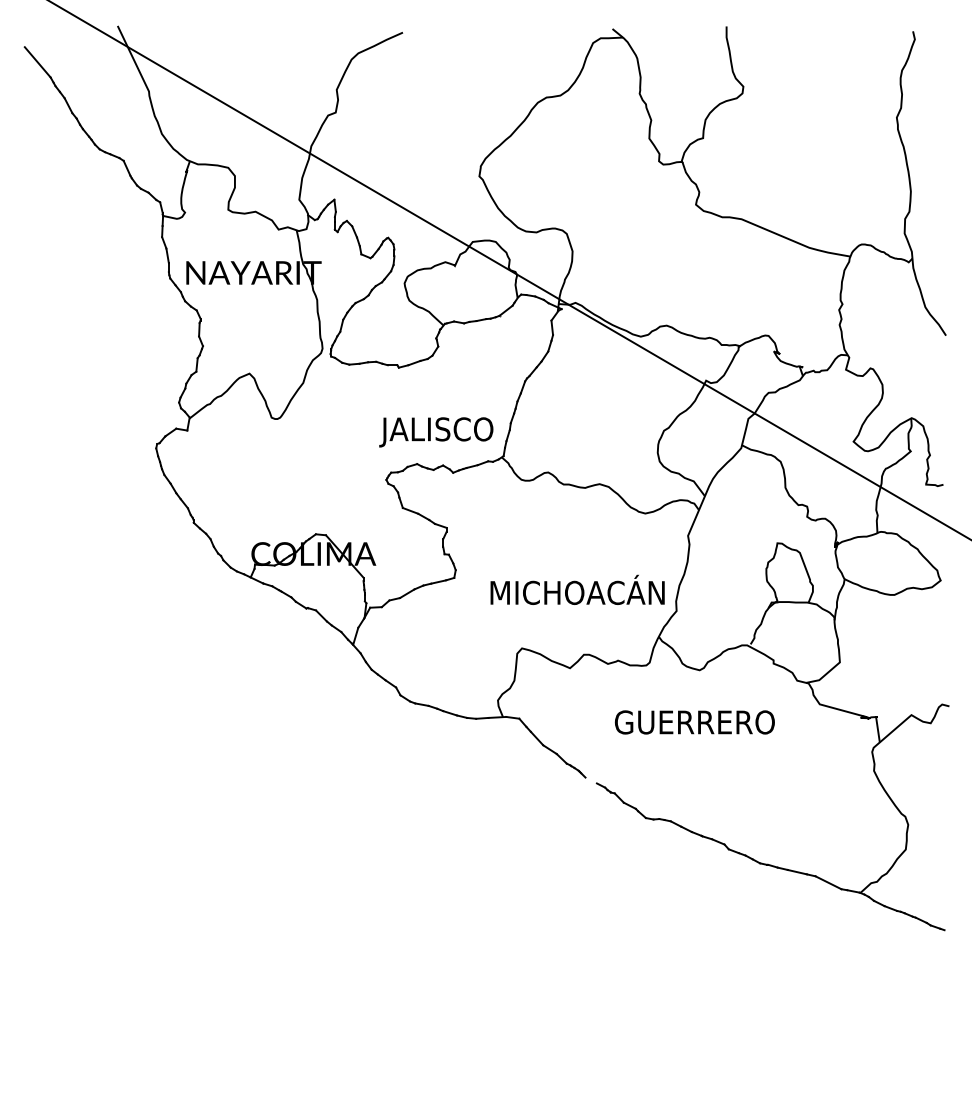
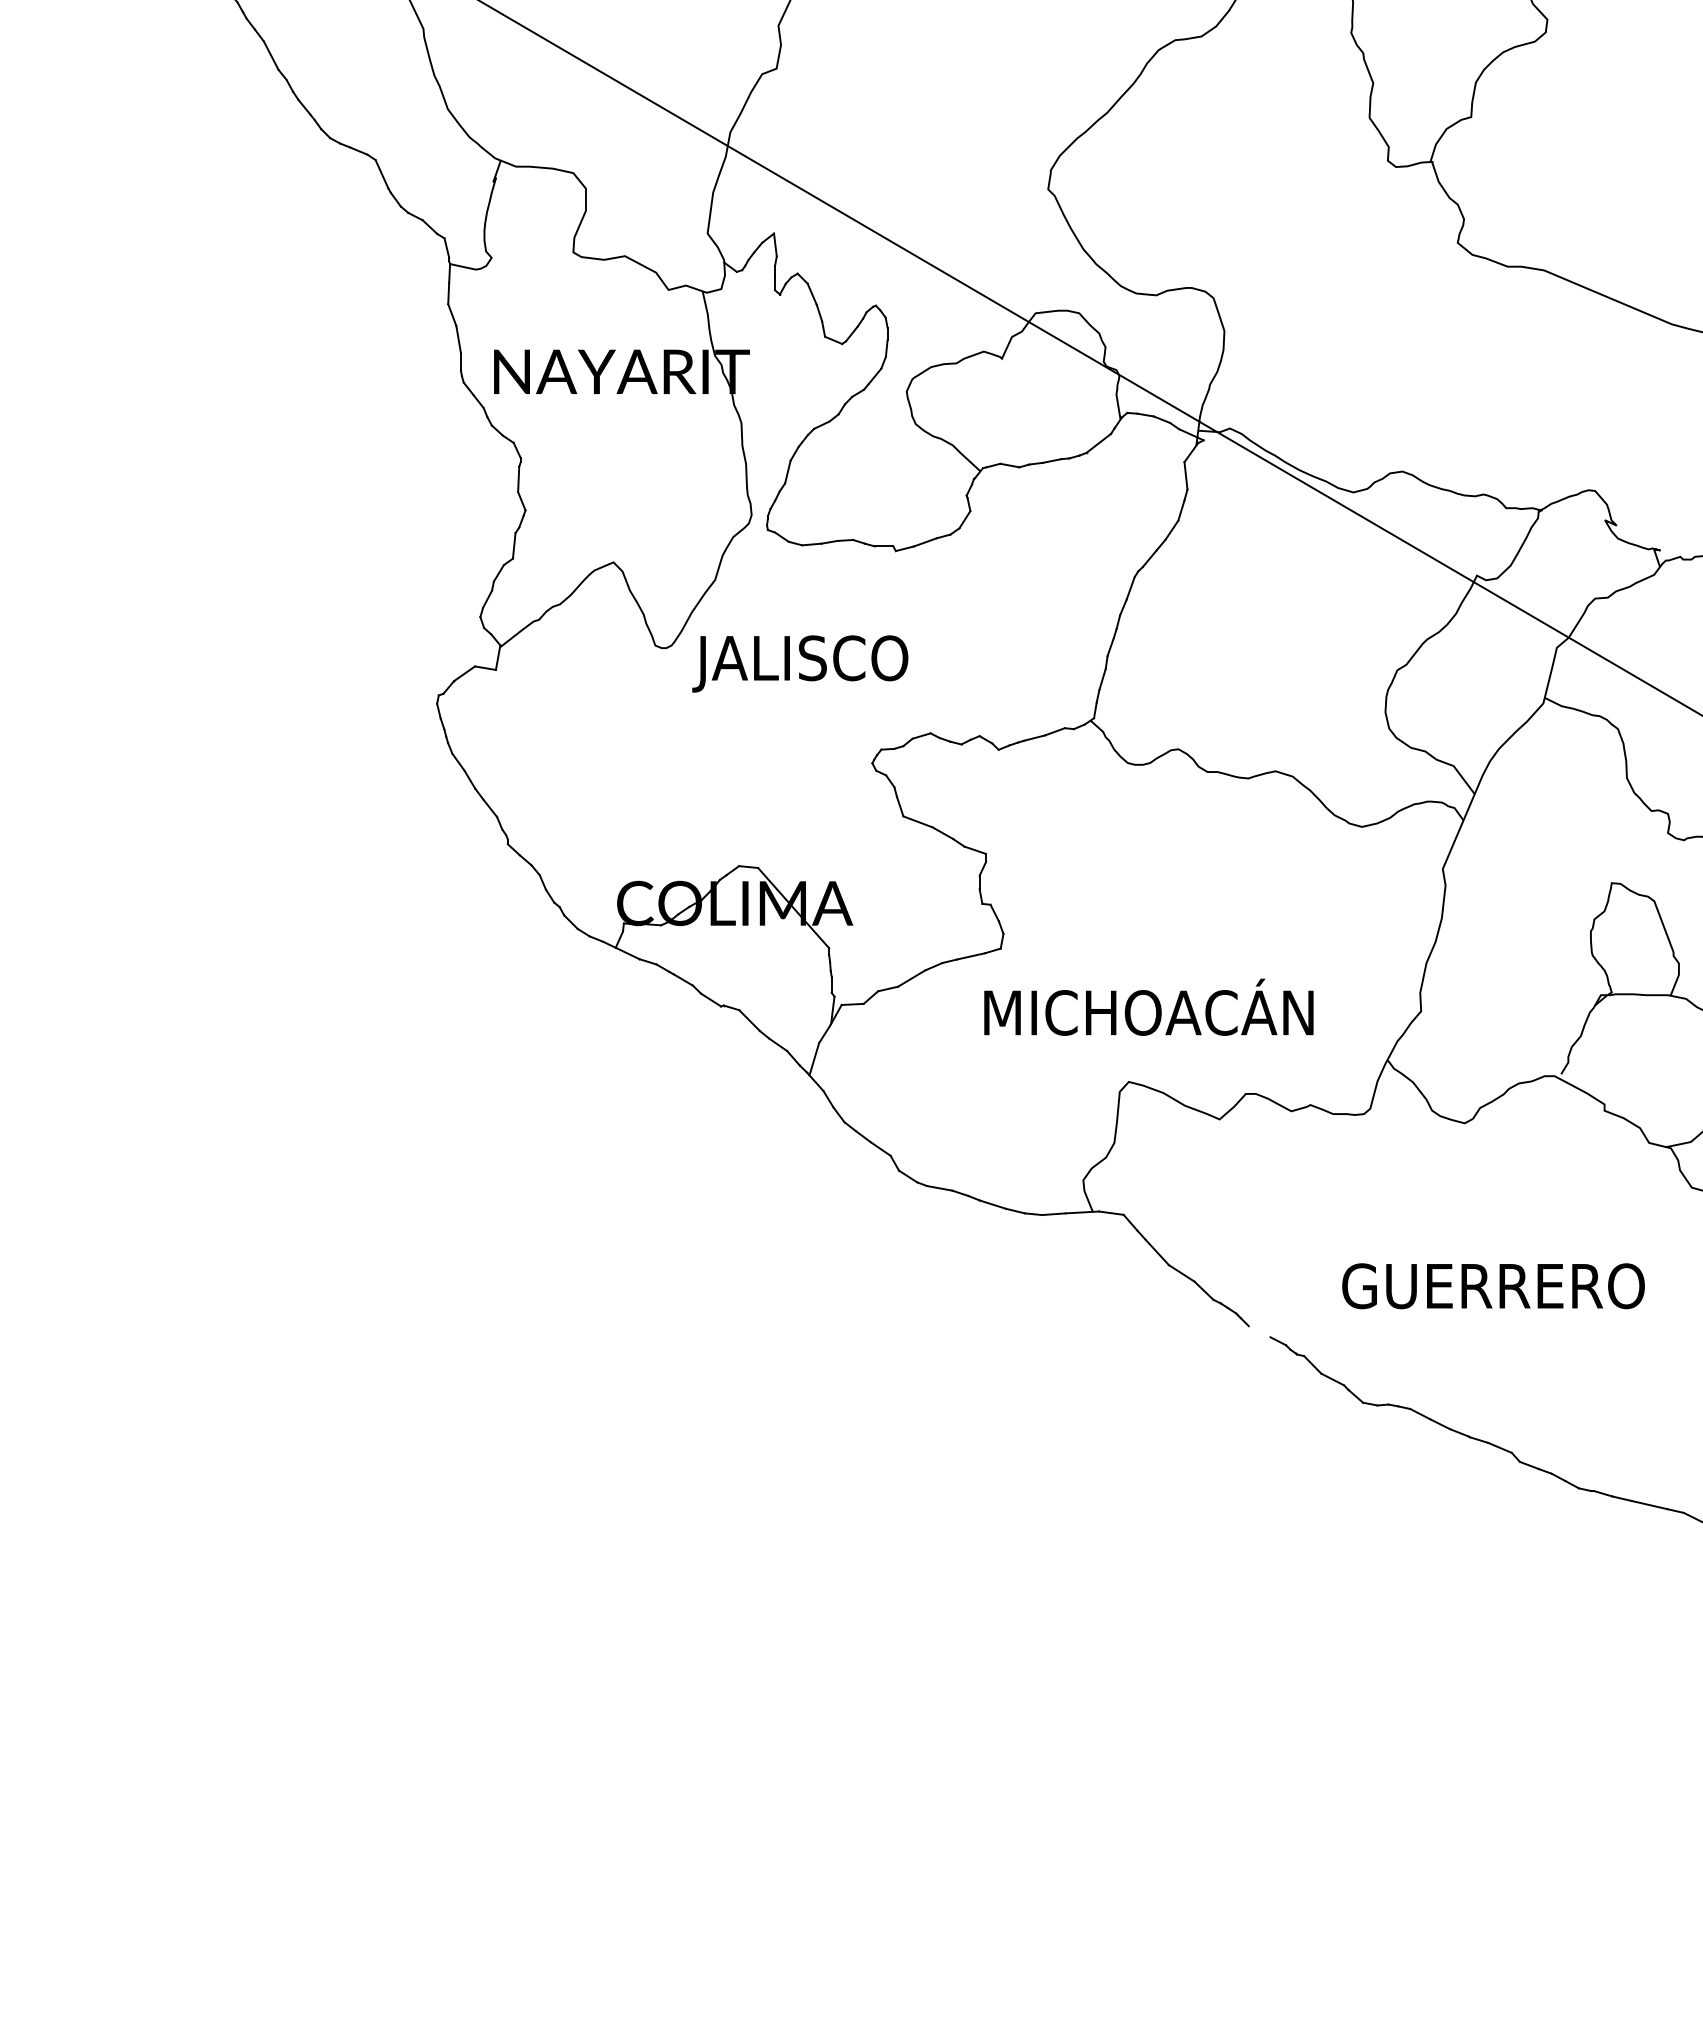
text: (436, 432) -> (800, 664), moved
text: (577, 589) -> (1148, 1006), moved
text: (694, 722) -> (1492, 1286), moved

